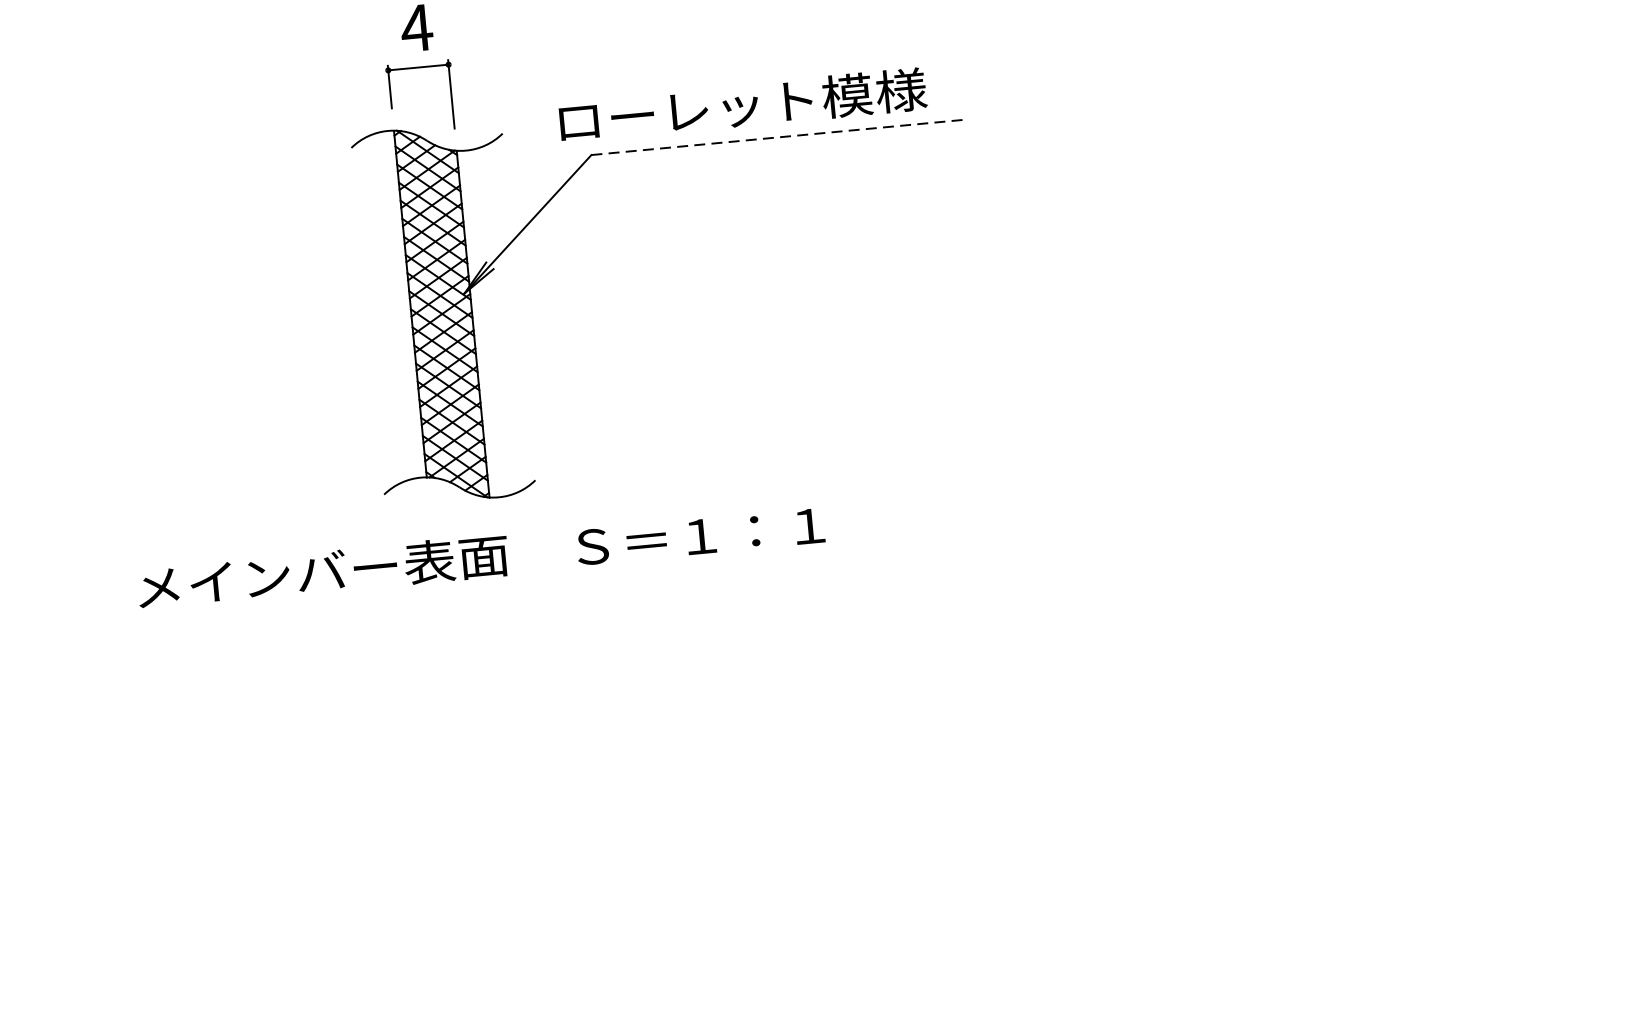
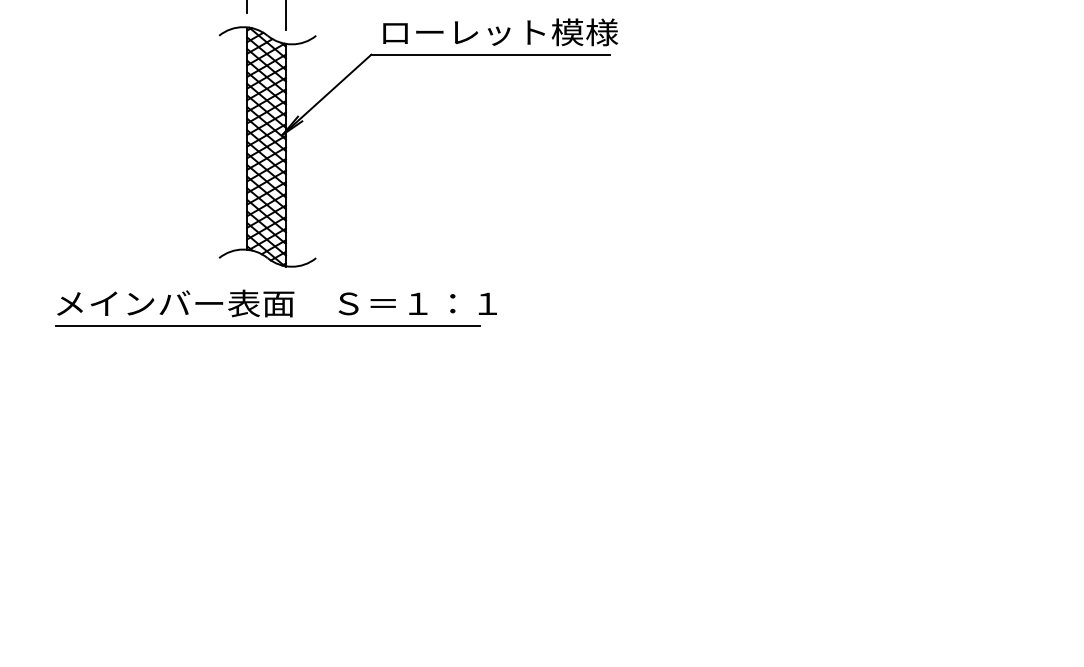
text: (742, 105) -> (500, 32), moved
line: (778, 136) -> (491, 54), dashed -> solid
line: (469, 592) -> (267, 325), added

